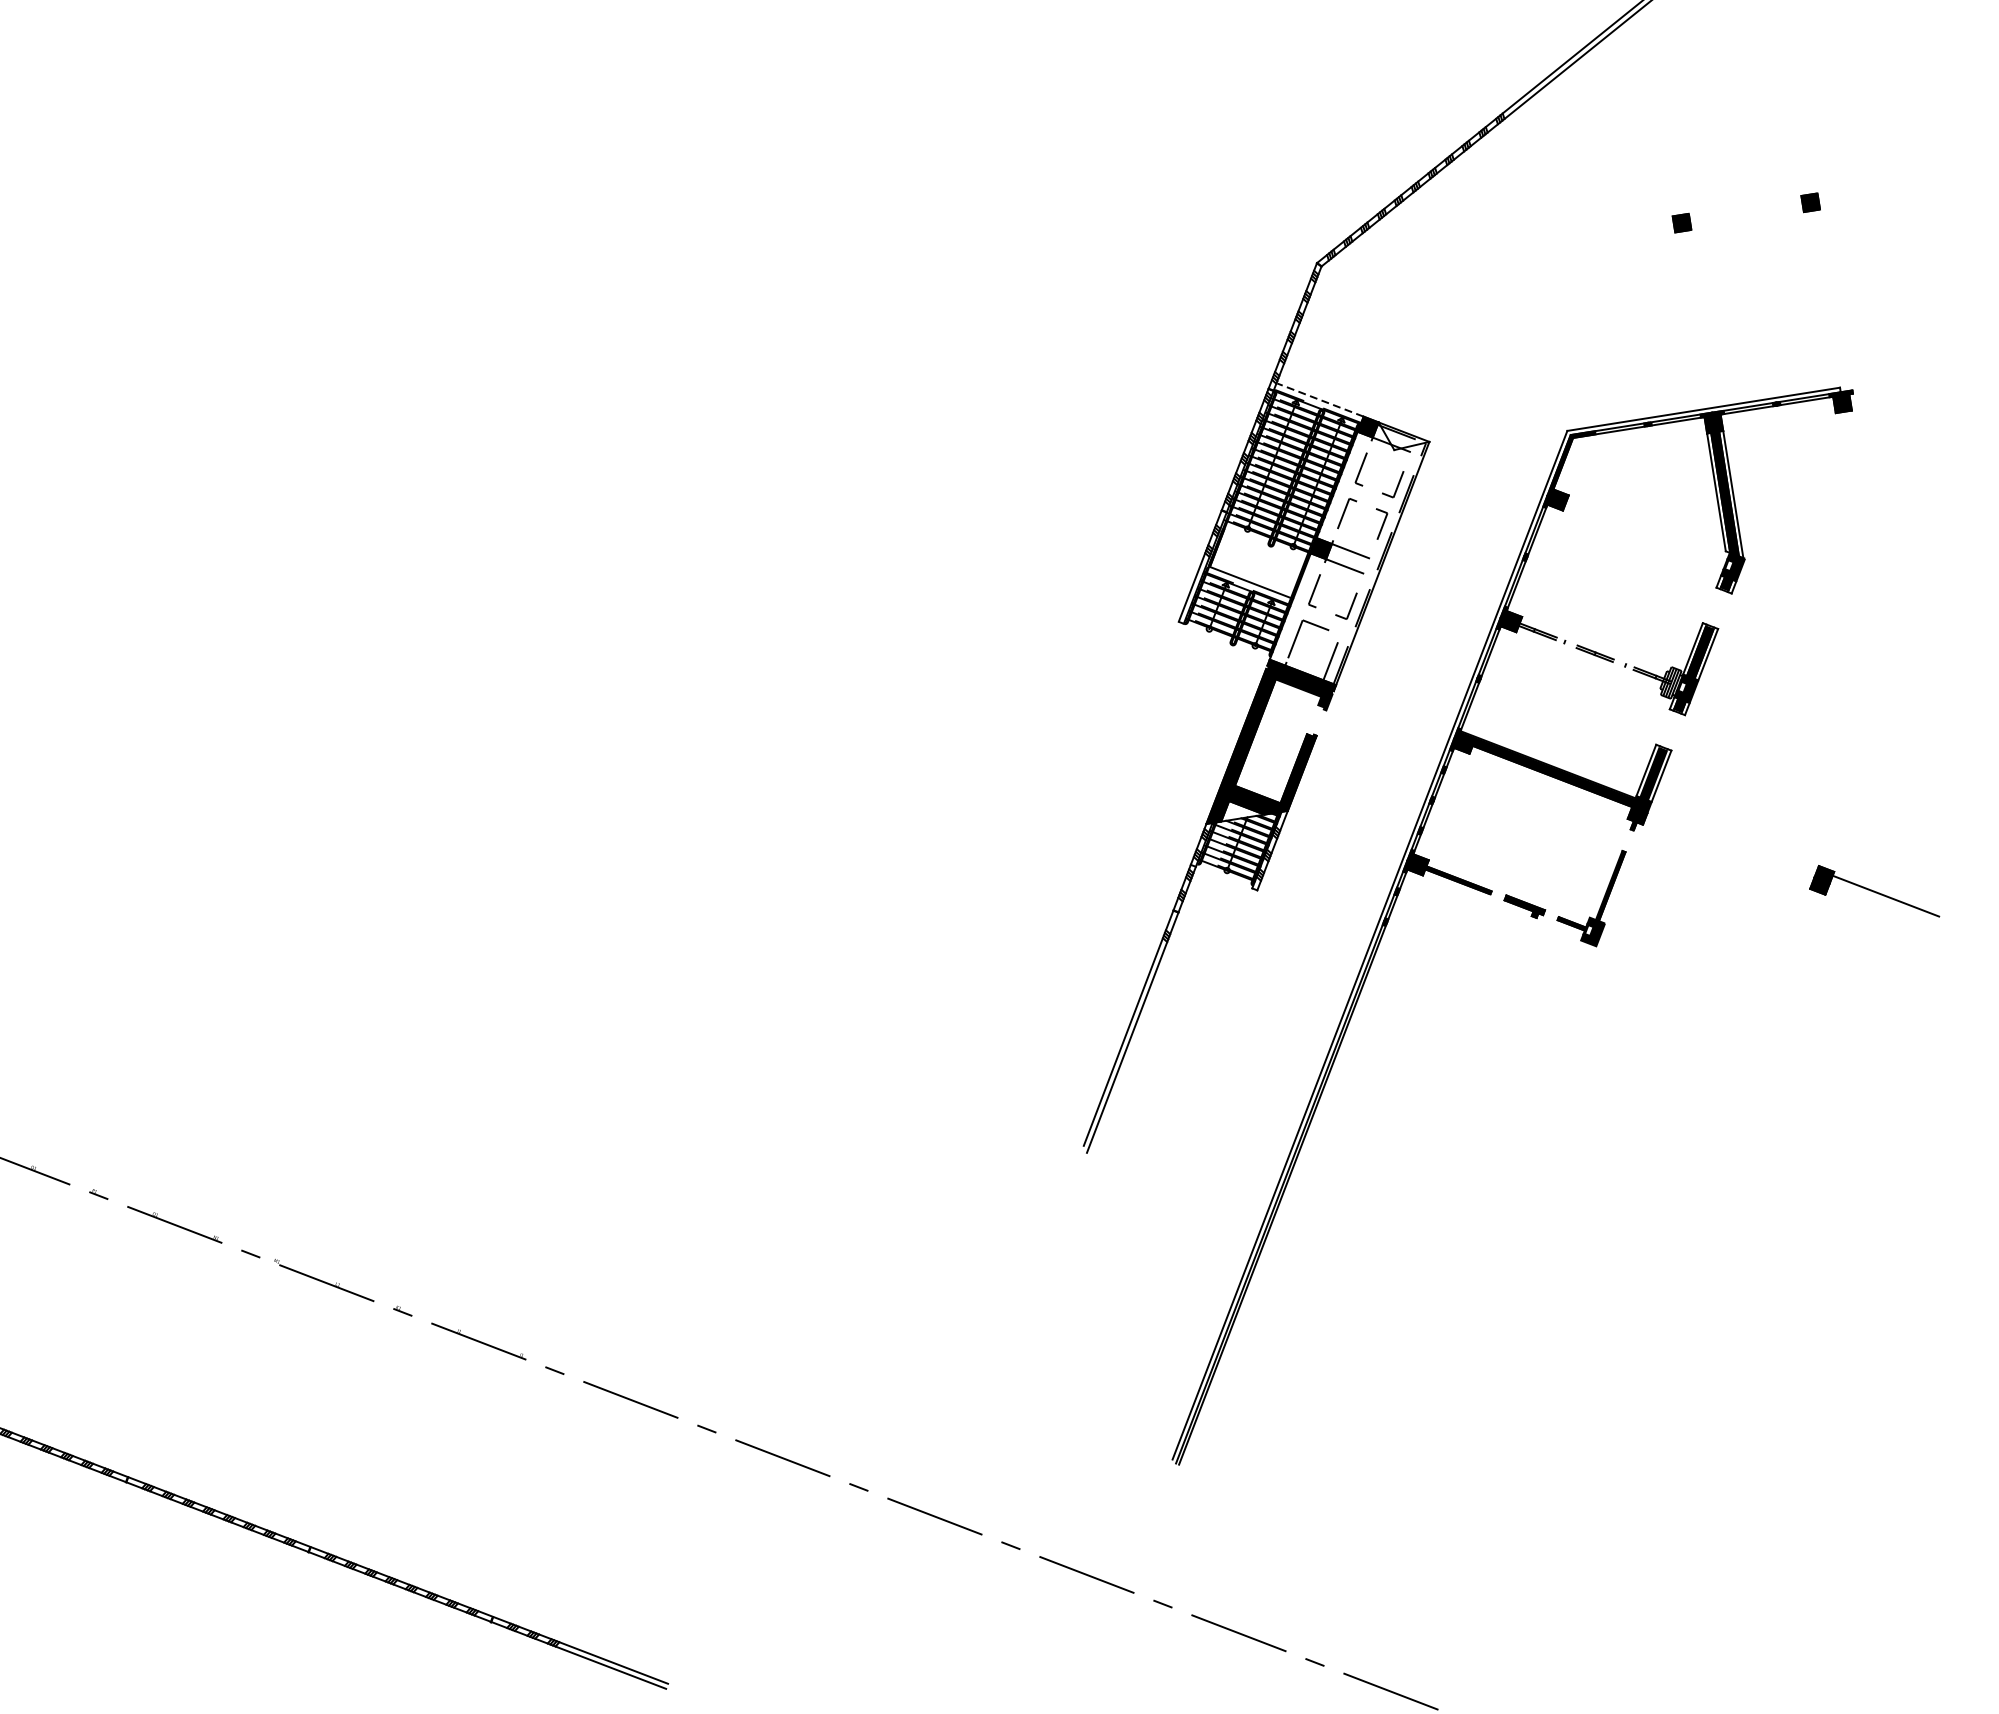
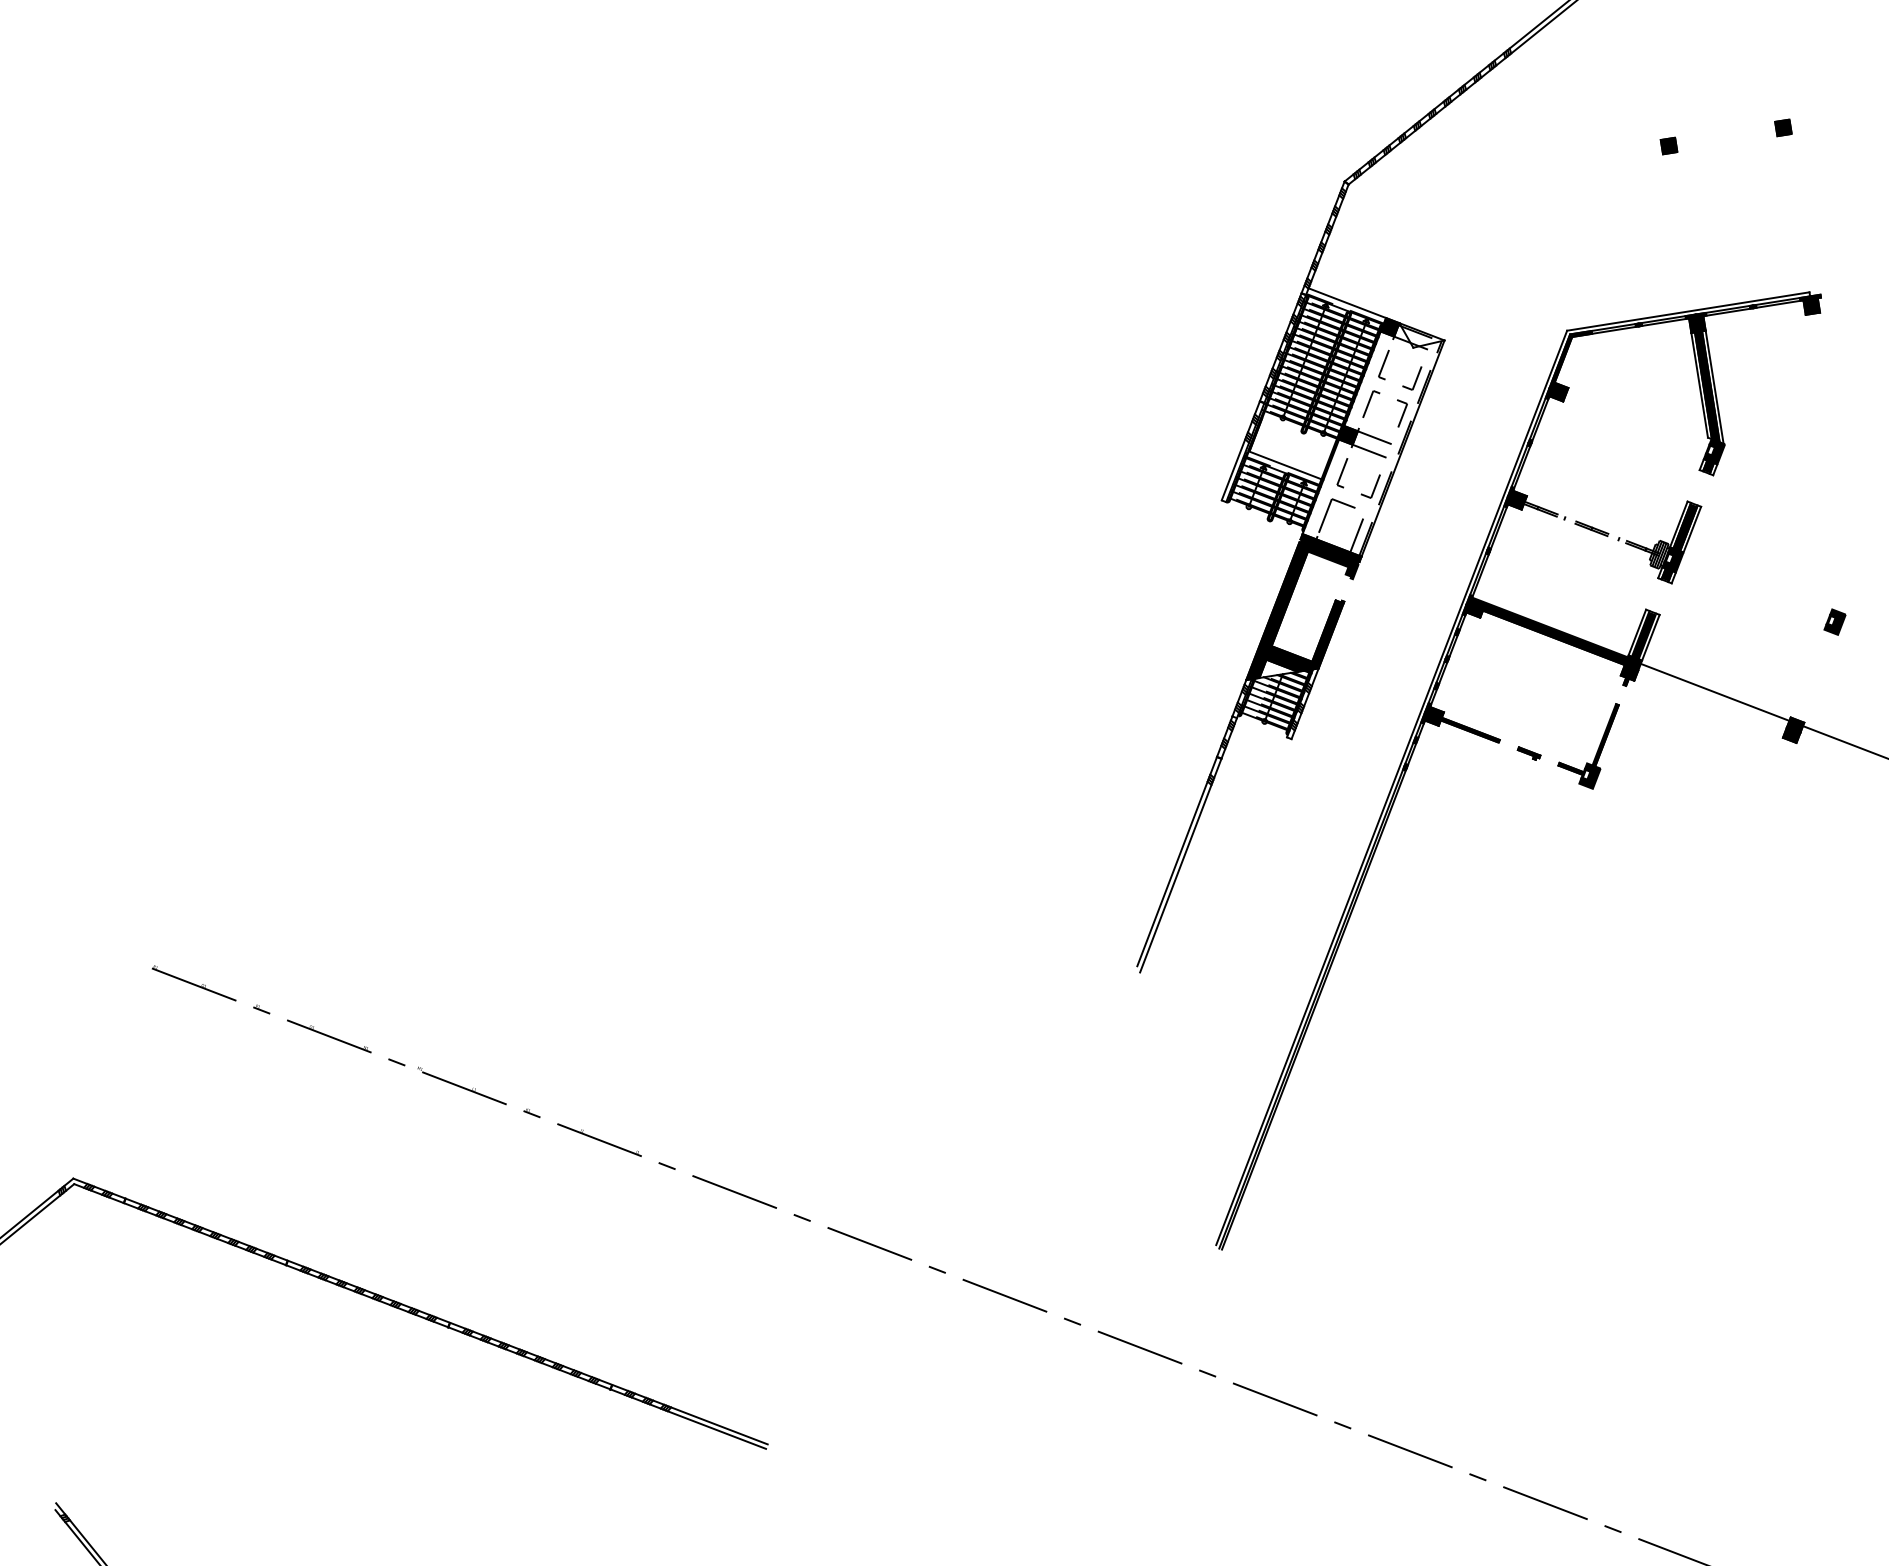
line: (1320, 400) -> (1347, 303), dashed -> solid
part: (1868, 758) -> (1834, 621), added
line: (1733, 836) -> (1714, 691), added
part: (1523, 906) -> (1528, 753), size x0.62

